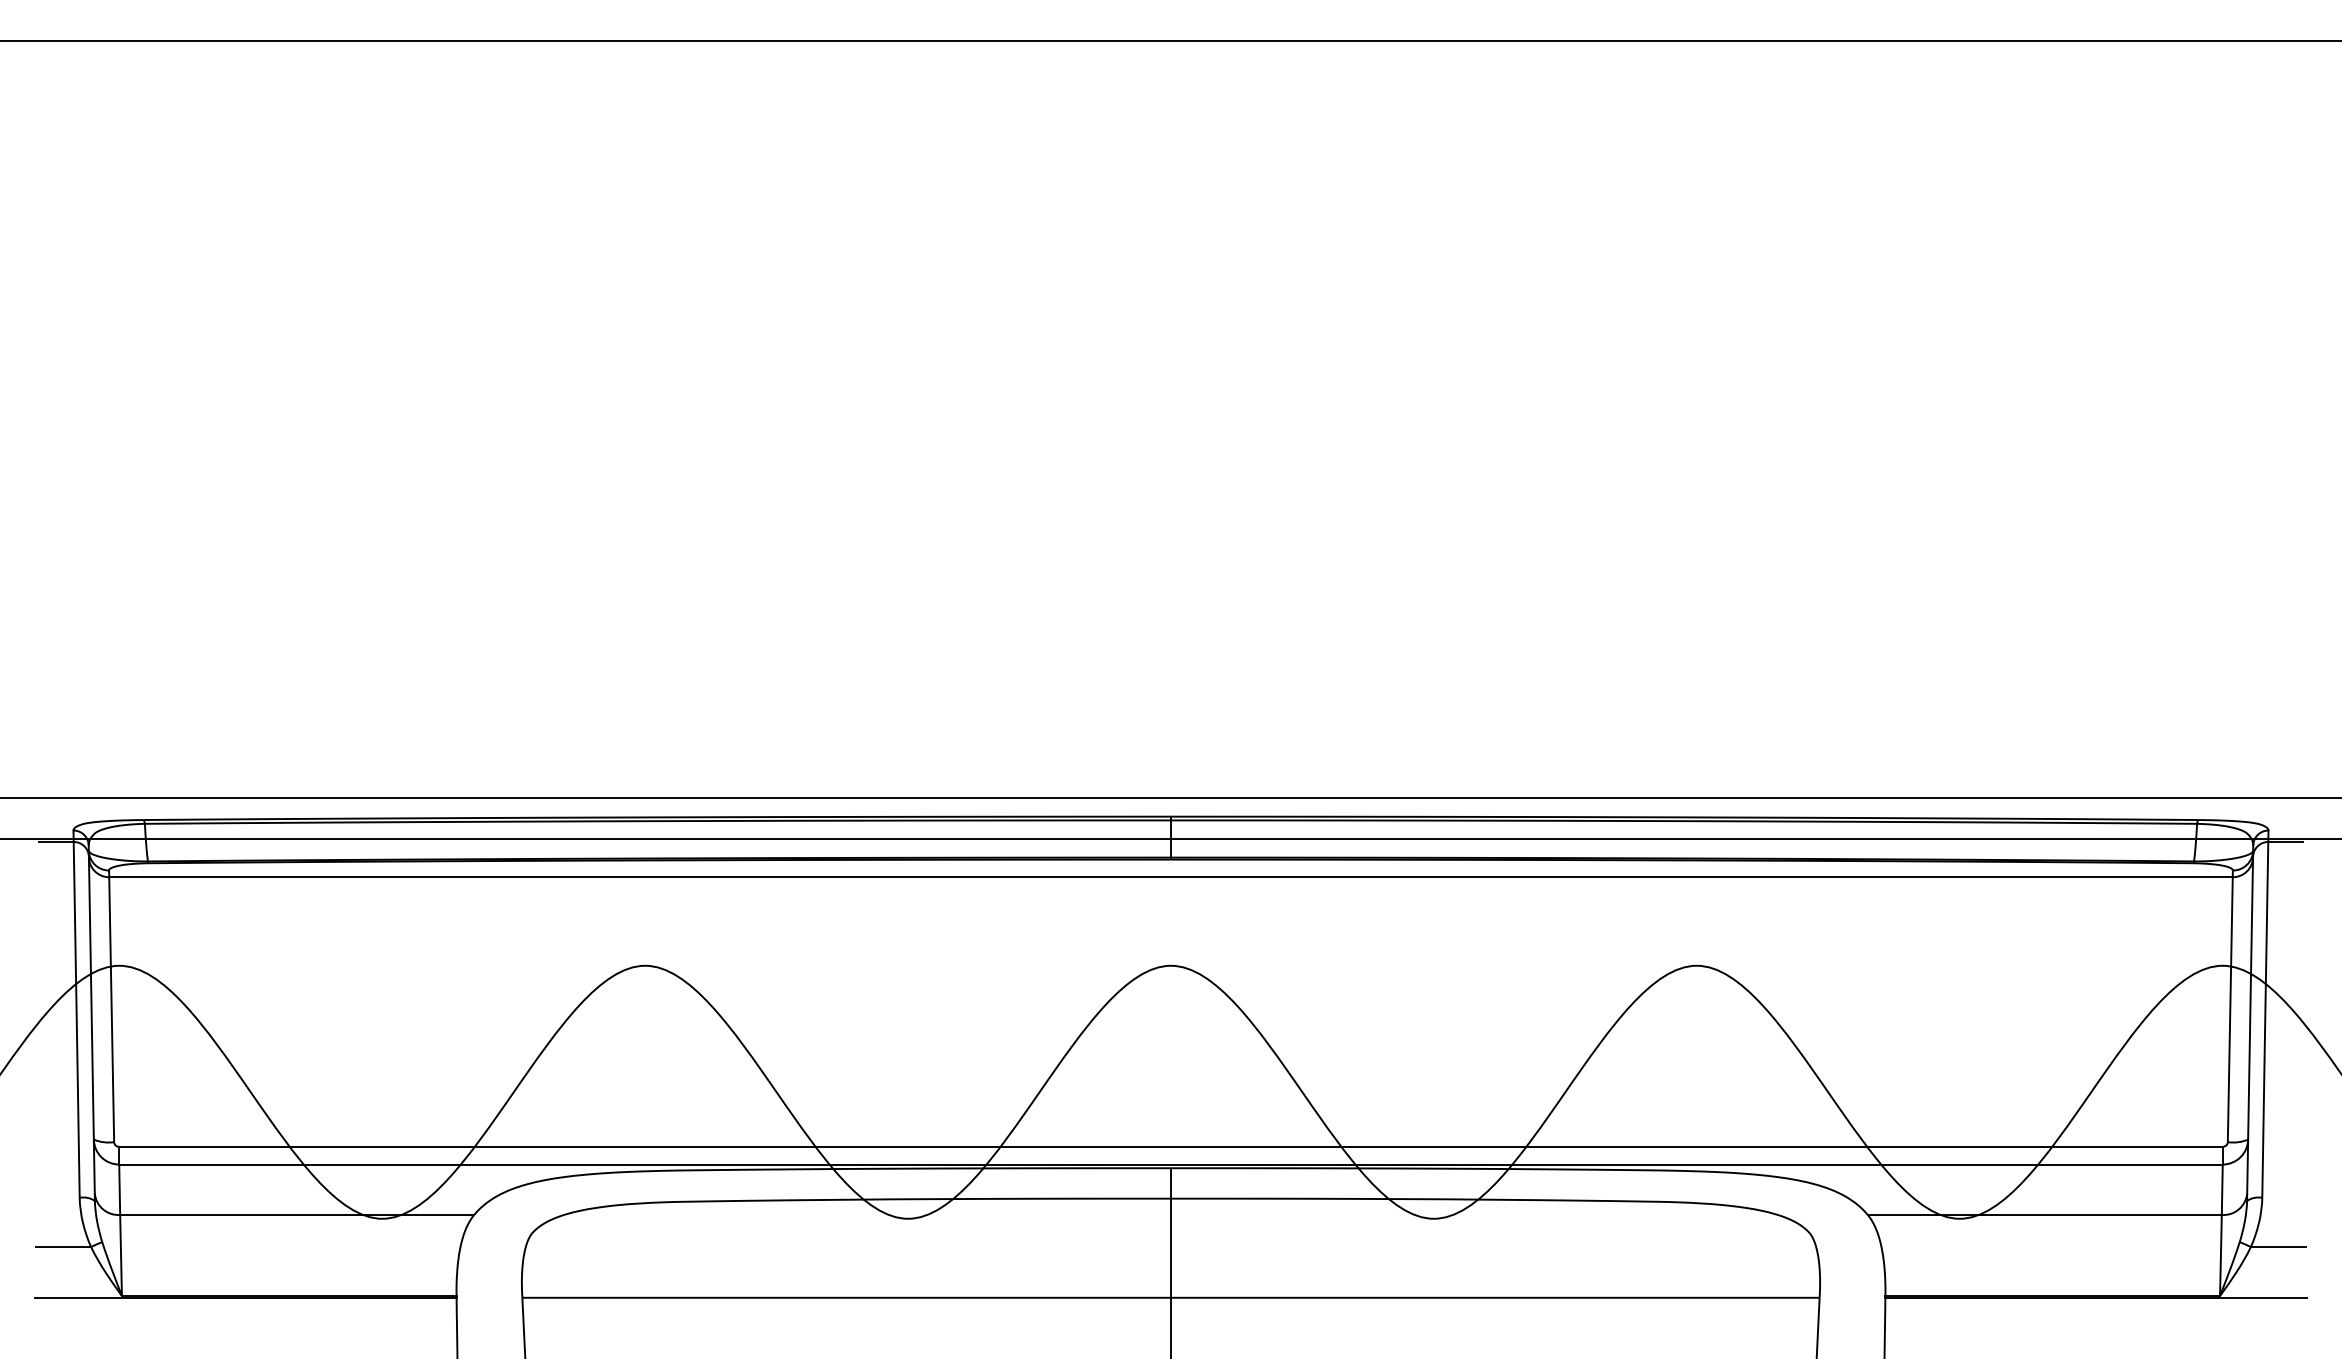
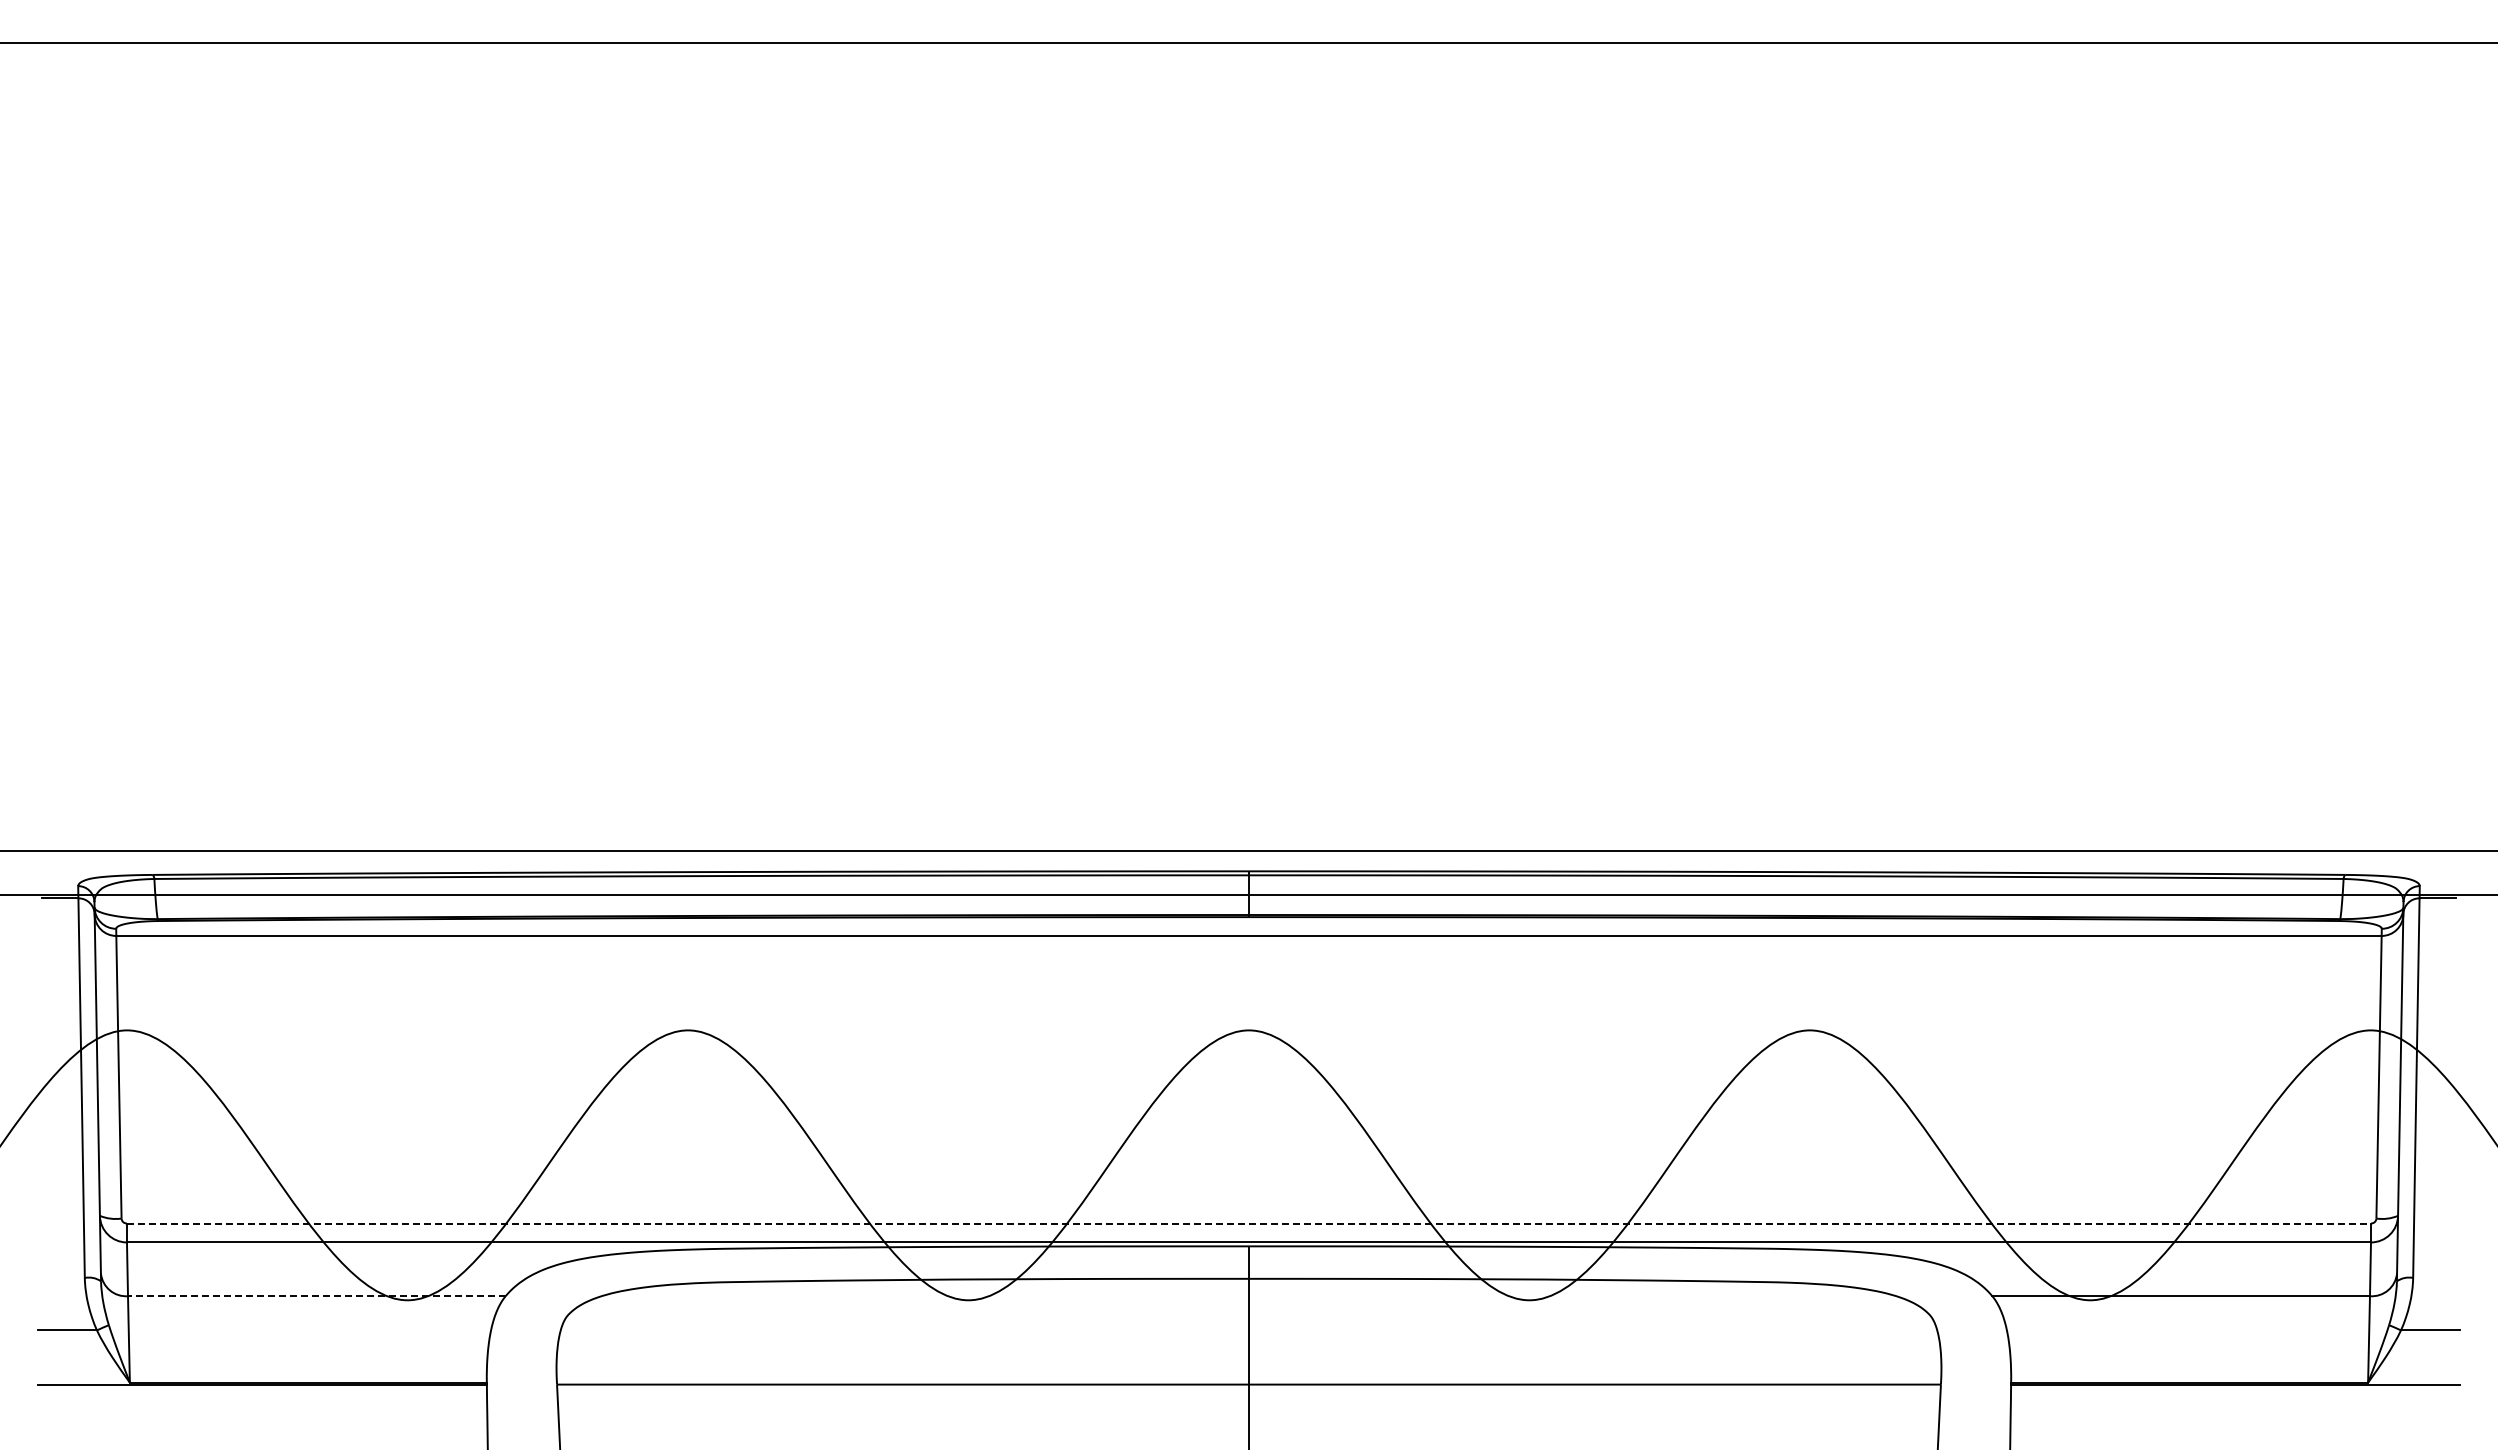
line: (1171, 1146) -> (1249, 1223), solid -> dashed
line: (296, 1215) -> (316, 1296), solid -> dashed

